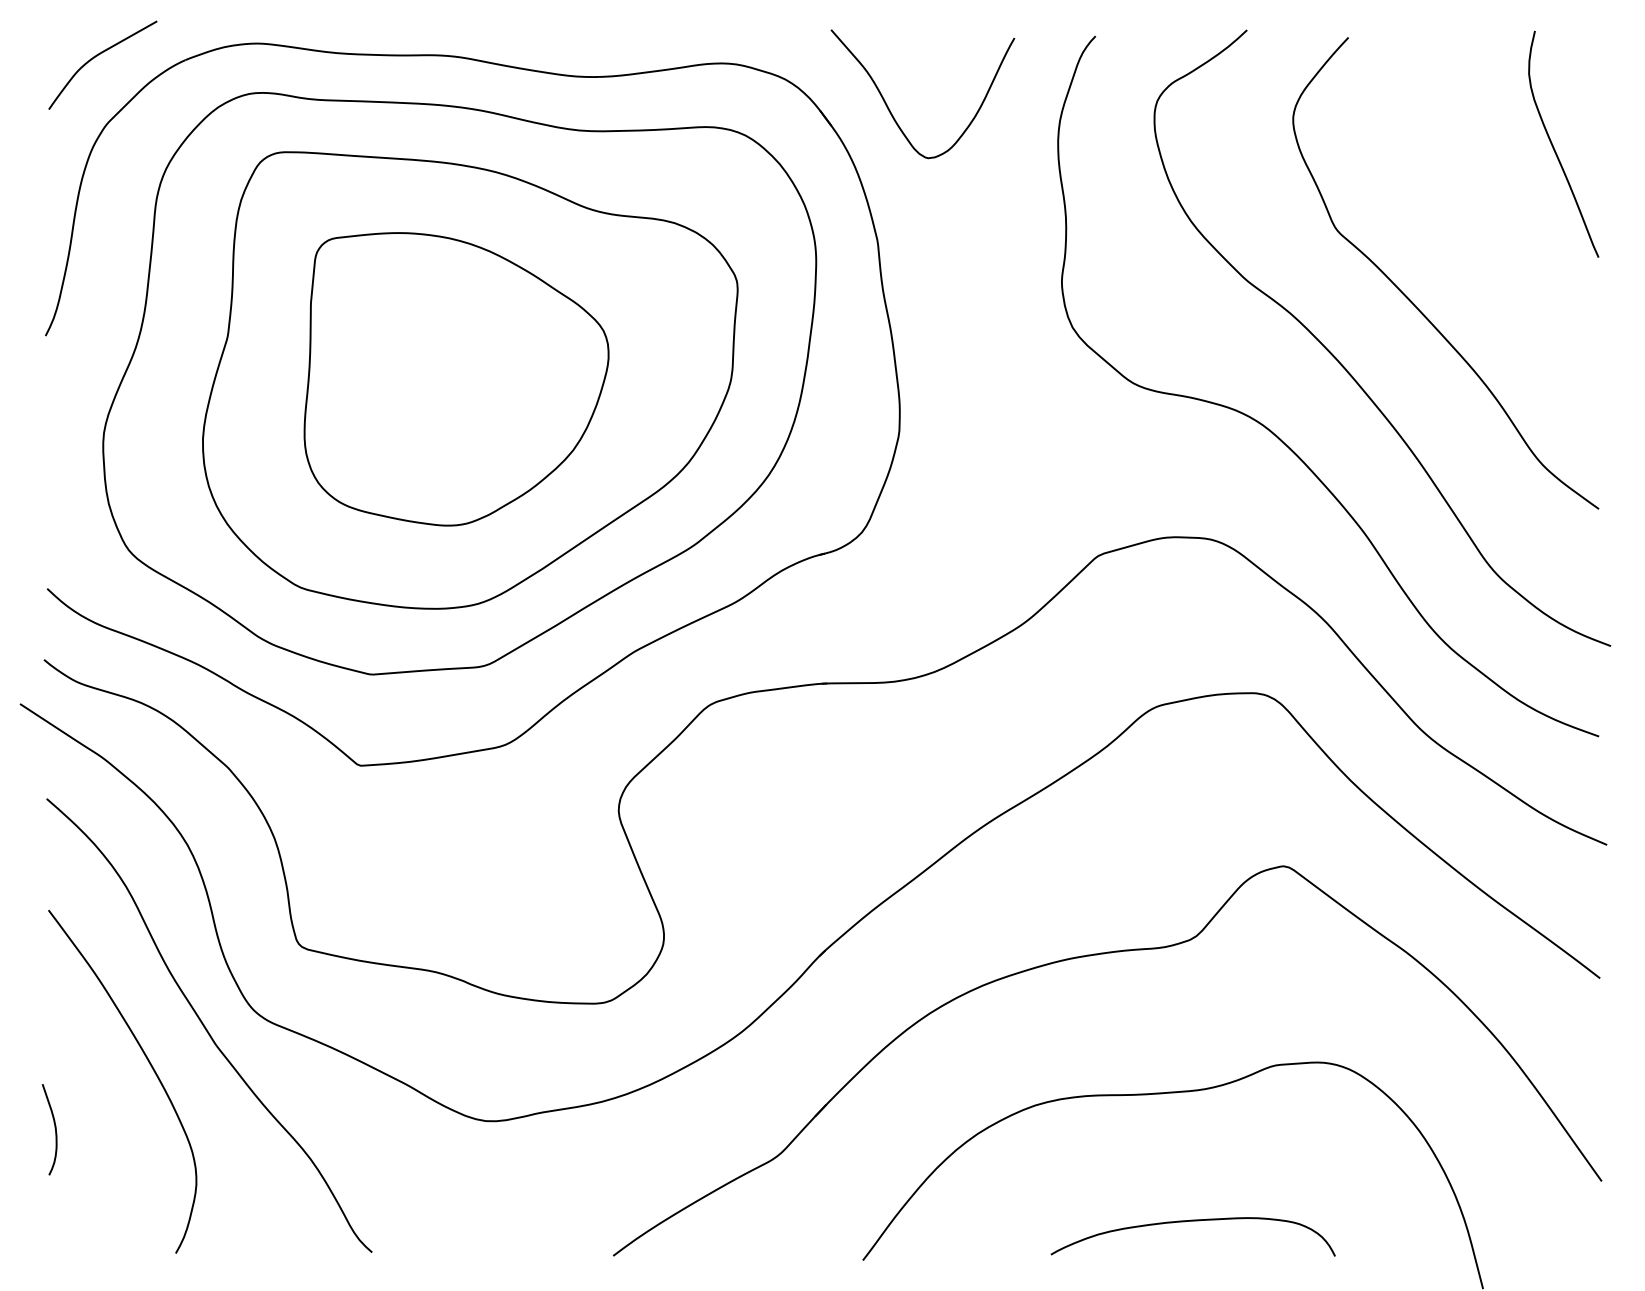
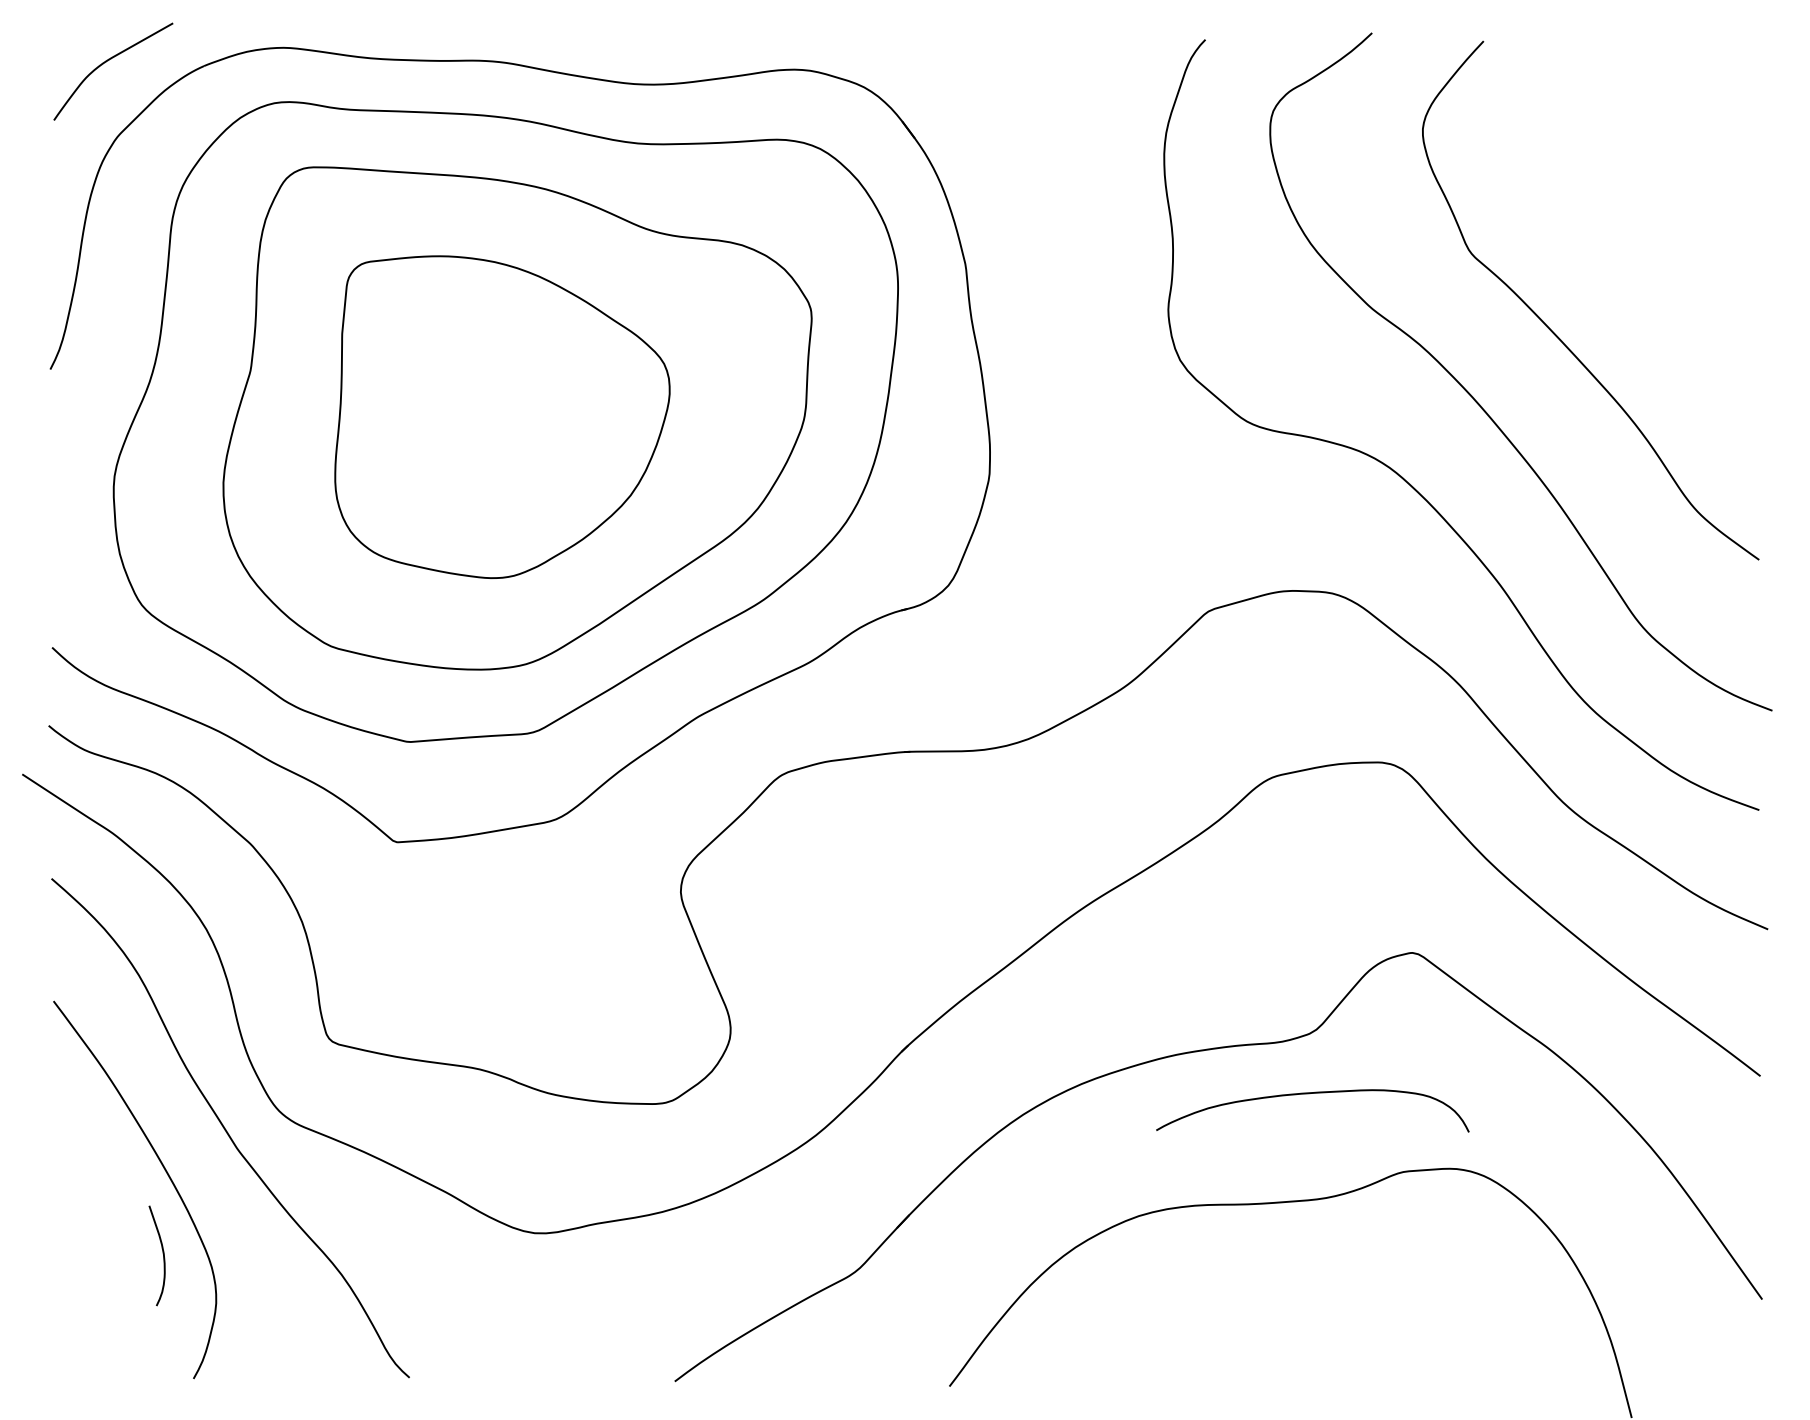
curve: (890, 110) -> (979, 121), removed
curve: (1554, 147) -> (1710, 162), removed
curve: (54, 1128) -> (162, 1254), moved
curve: (1192, 1221) -> (1312, 1093), moved

